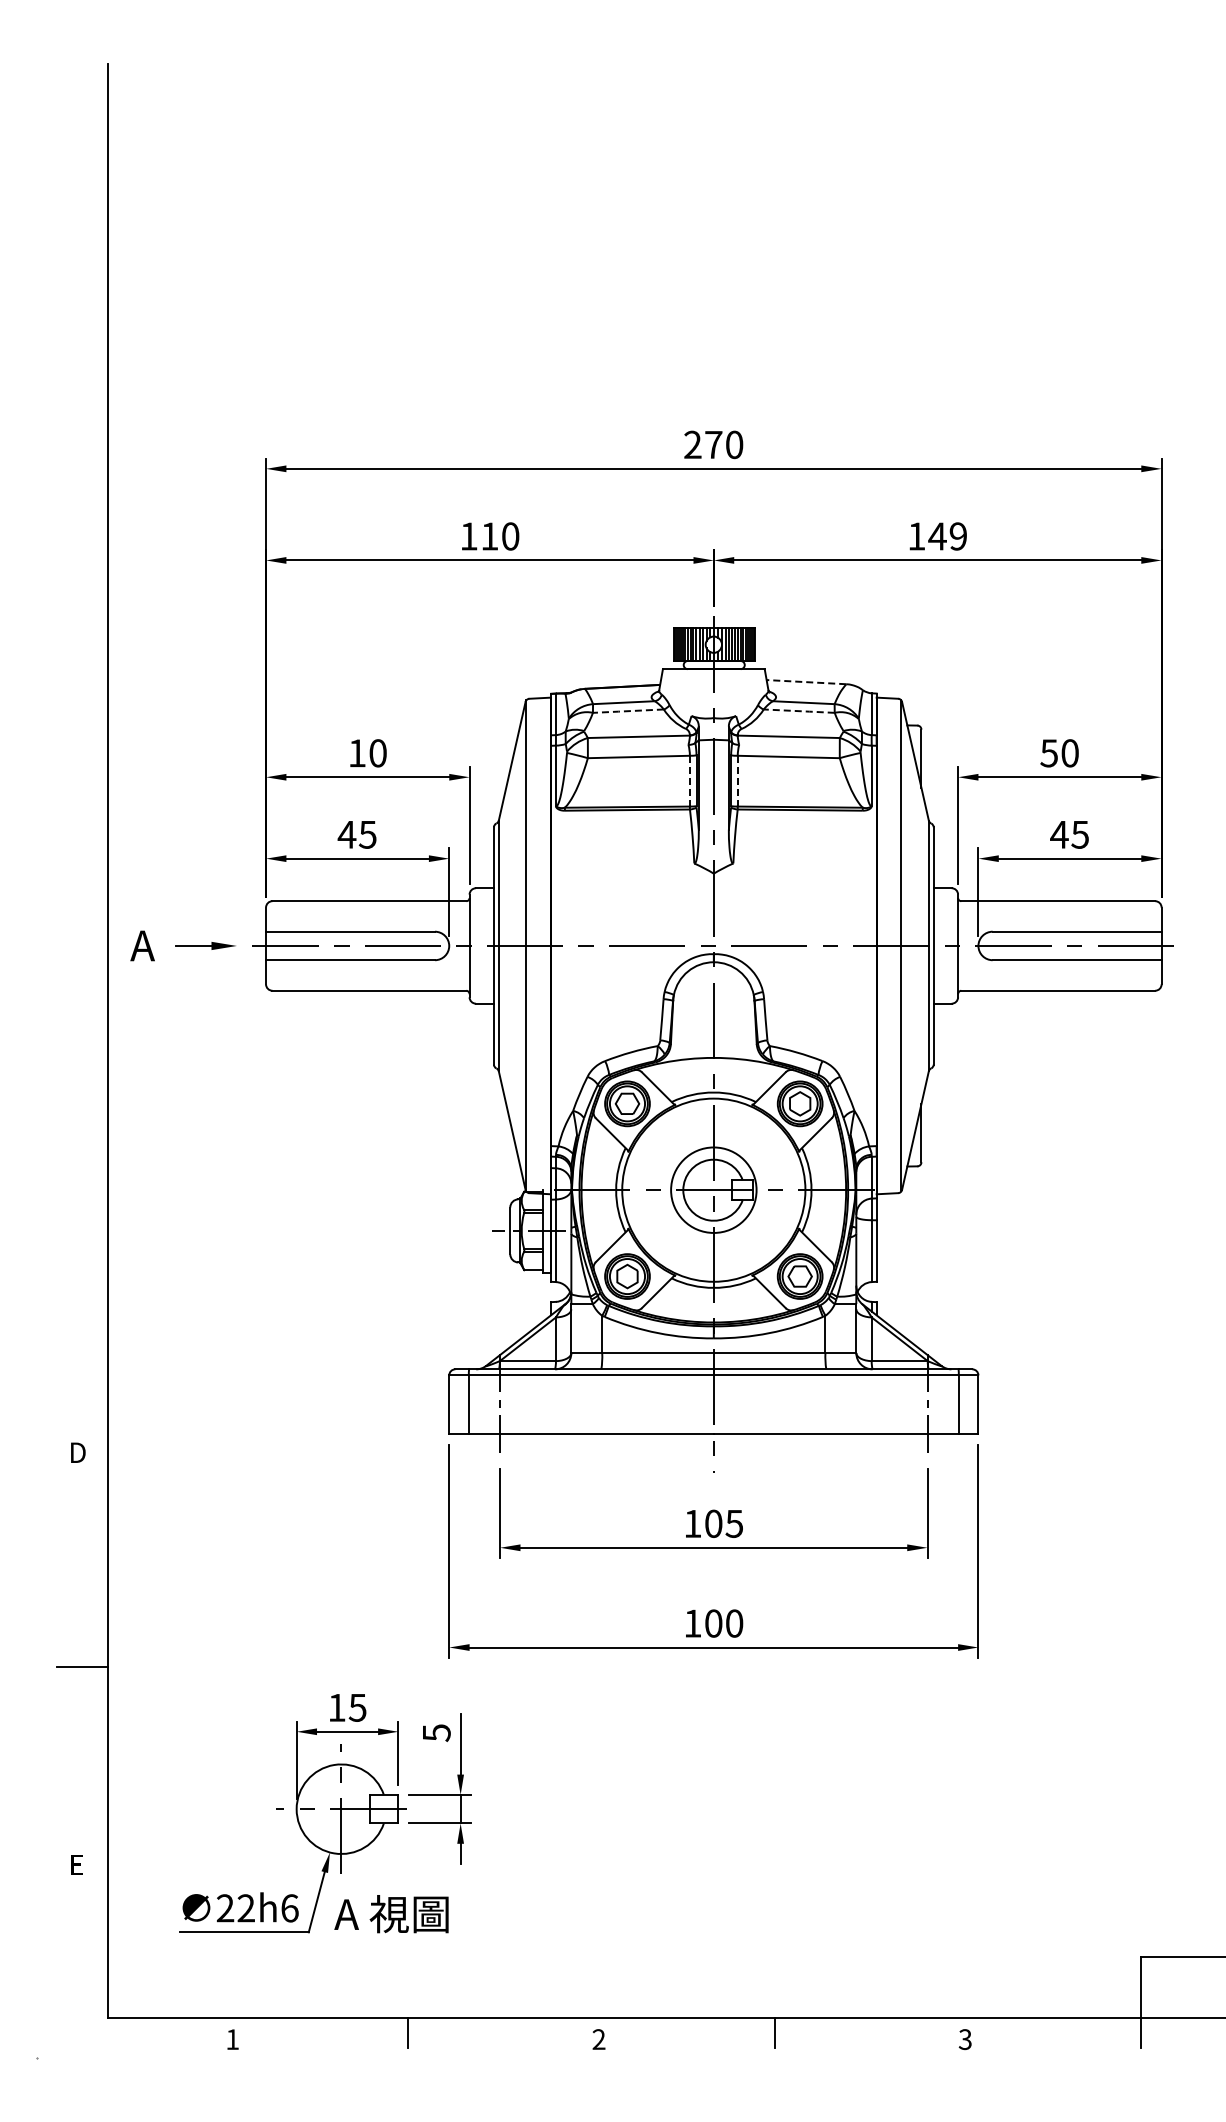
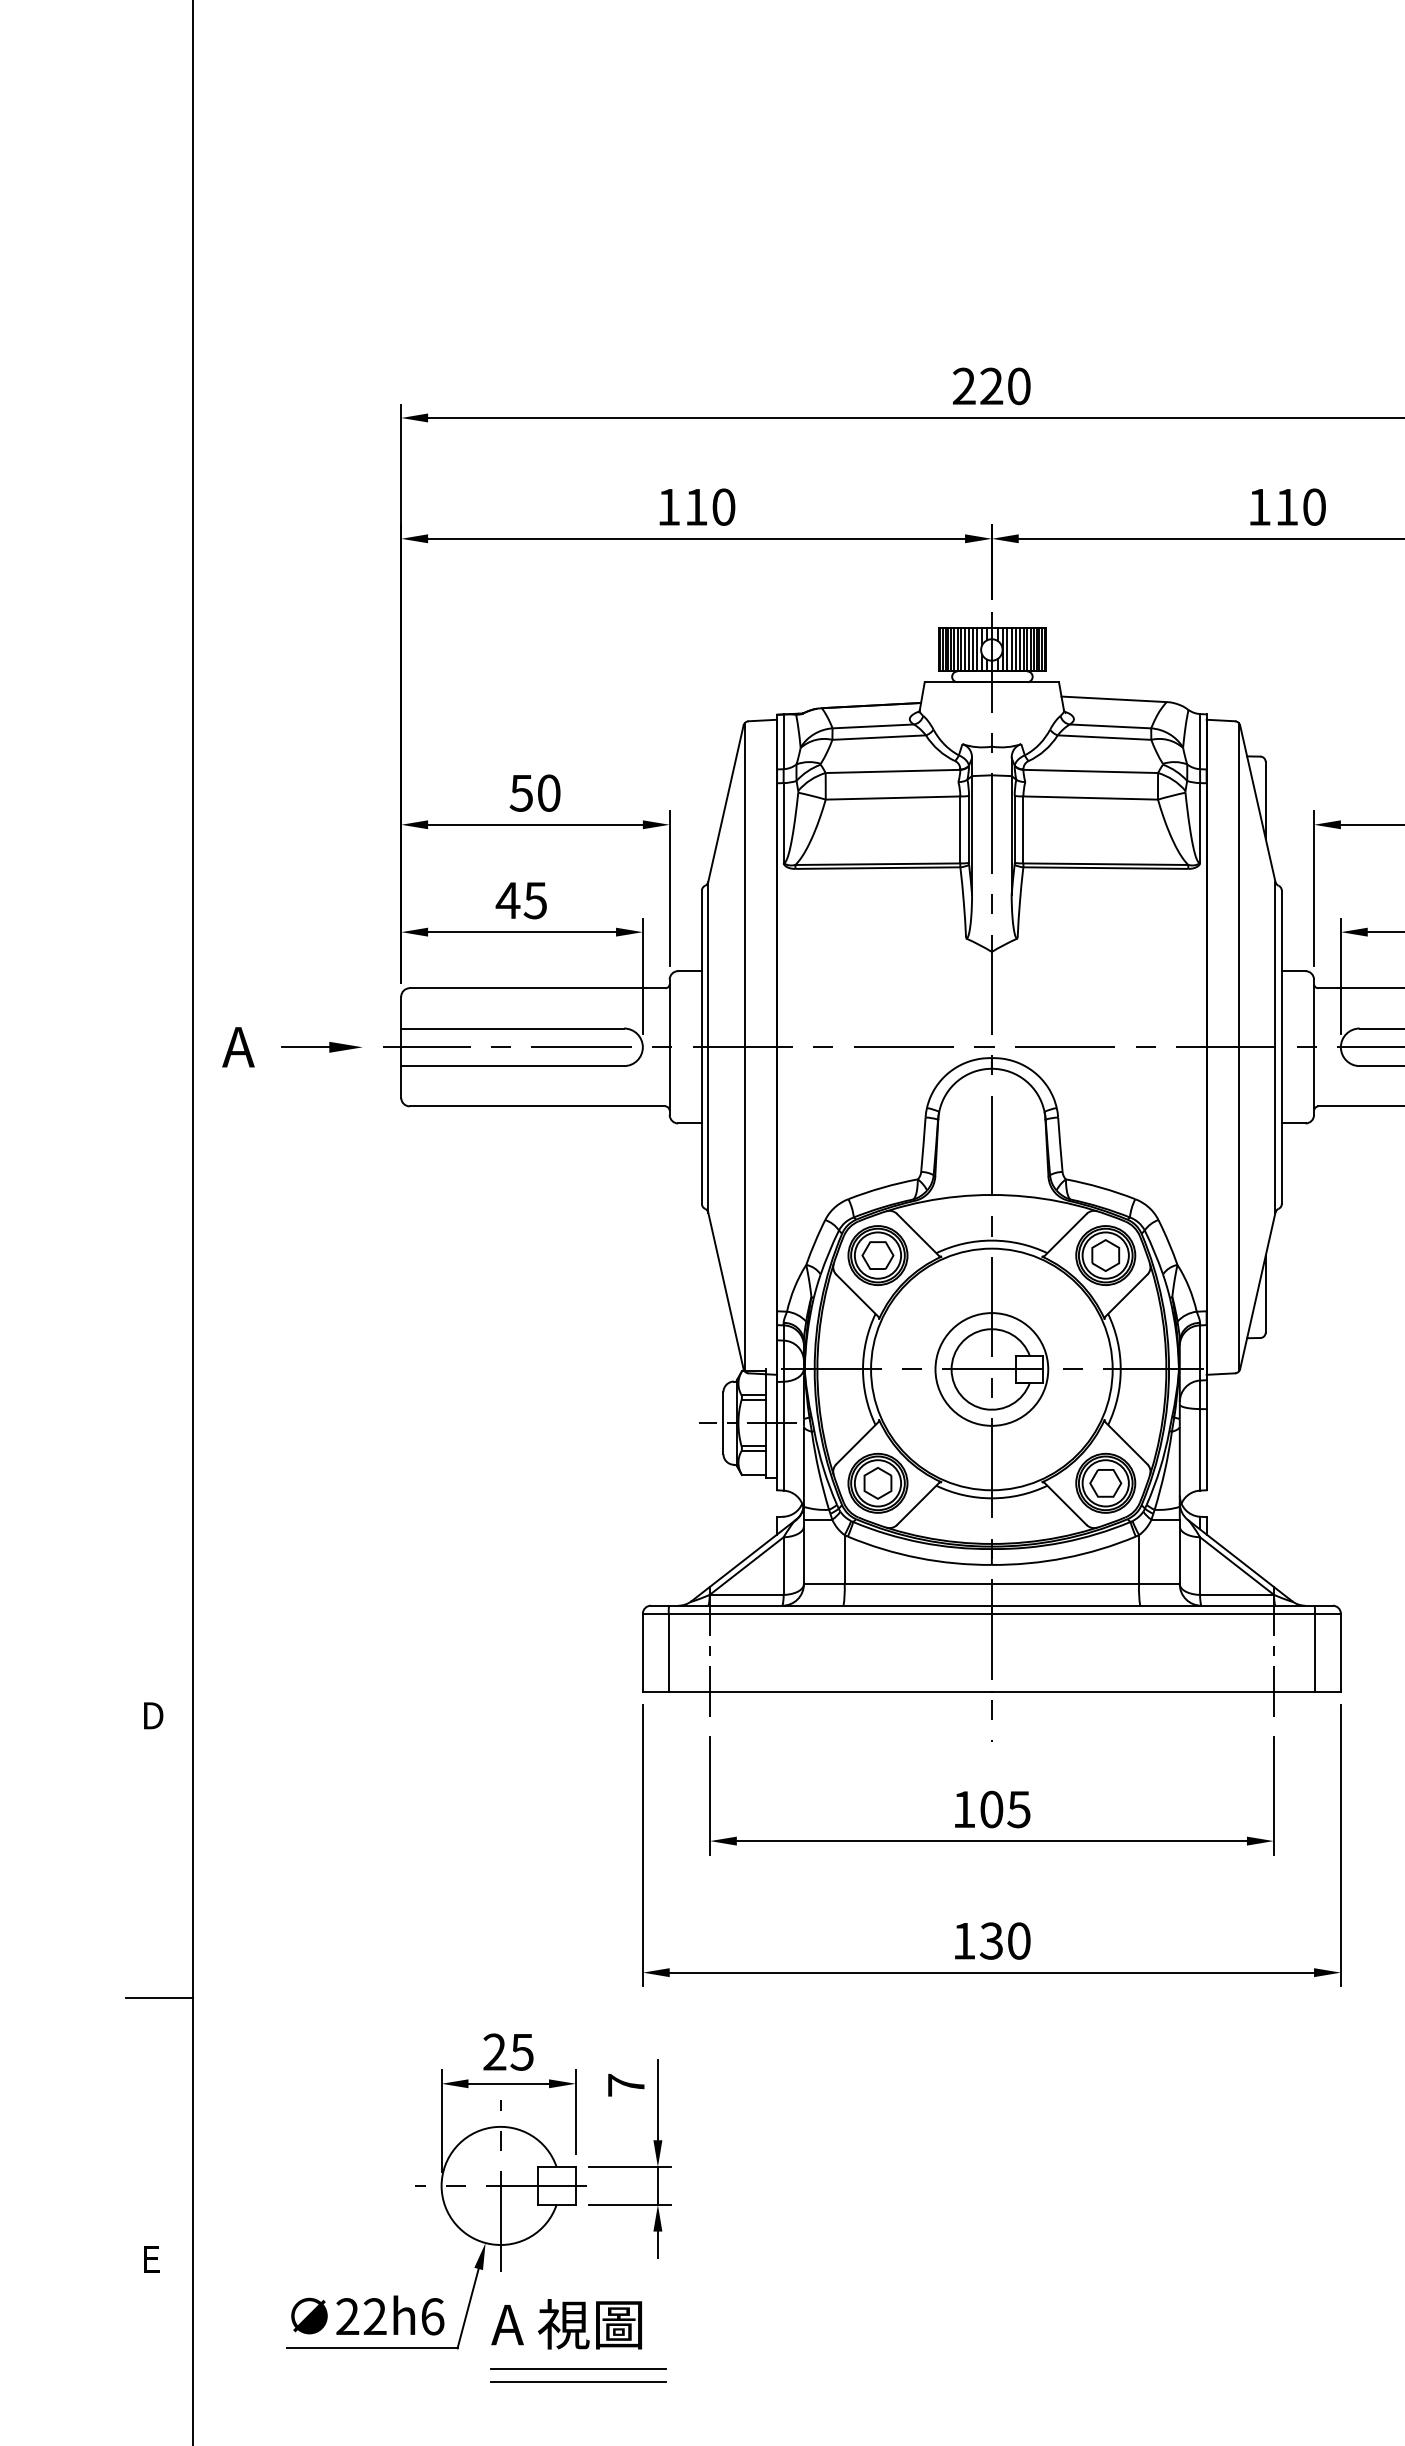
text: (713, 444) -> (991, 385), 270 -> 220
text: (947, 536) -> (1300, 507), 149 -> 110
line: (806, 682) -> (1114, 699), dashed -> solid
line: (627, 711) -> (877, 738), dashed -> solid
line: (799, 711) -> (1104, 738), dashed -> solid
text: (356, 753) -> (520, 793), 10 -> 50
line: (689, 780) -> (959, 829), dashed -> solid
line: (737, 781) -> (1023, 830), dashed -> solid
text: (713, 1623) -> (991, 1940), 100 -> 130
text: (336, 1707) -> (494, 2051), 15 -> 25
text: (436, 1733) -> (626, 2086), 5 -> 7
line: (400, 1947) -> (578, 2368), added
line: (400, 1957) -> (578, 2381), added

